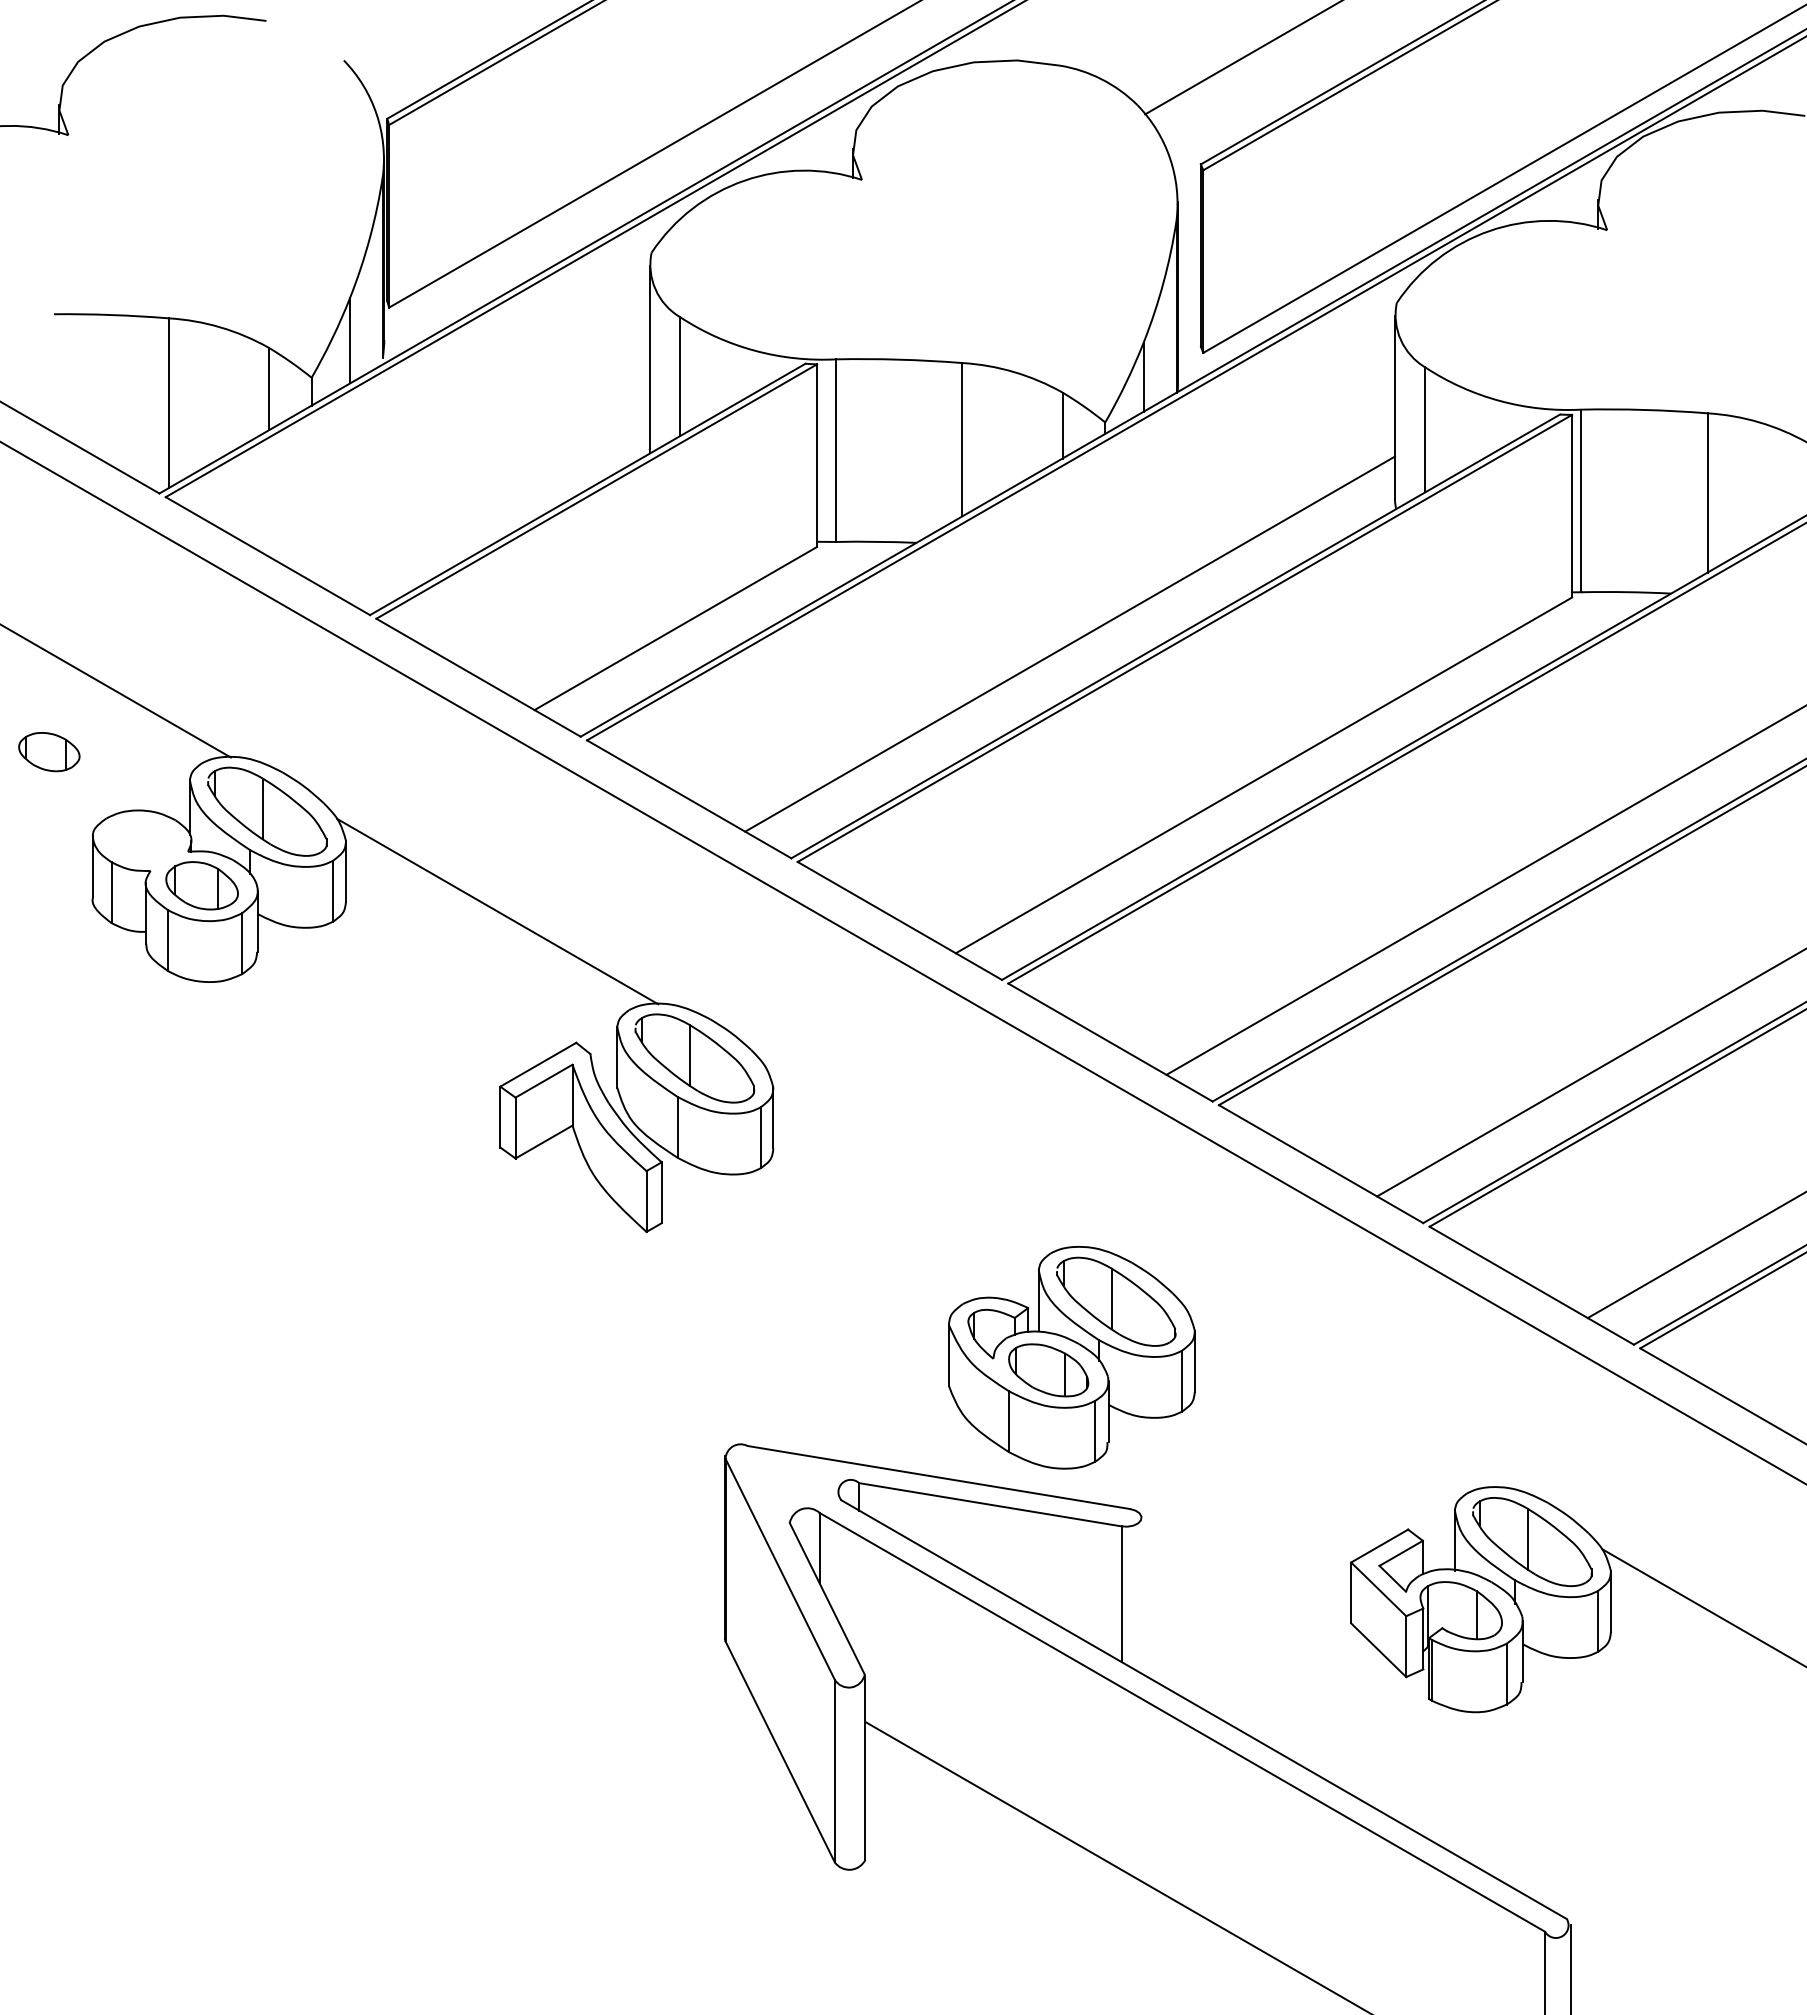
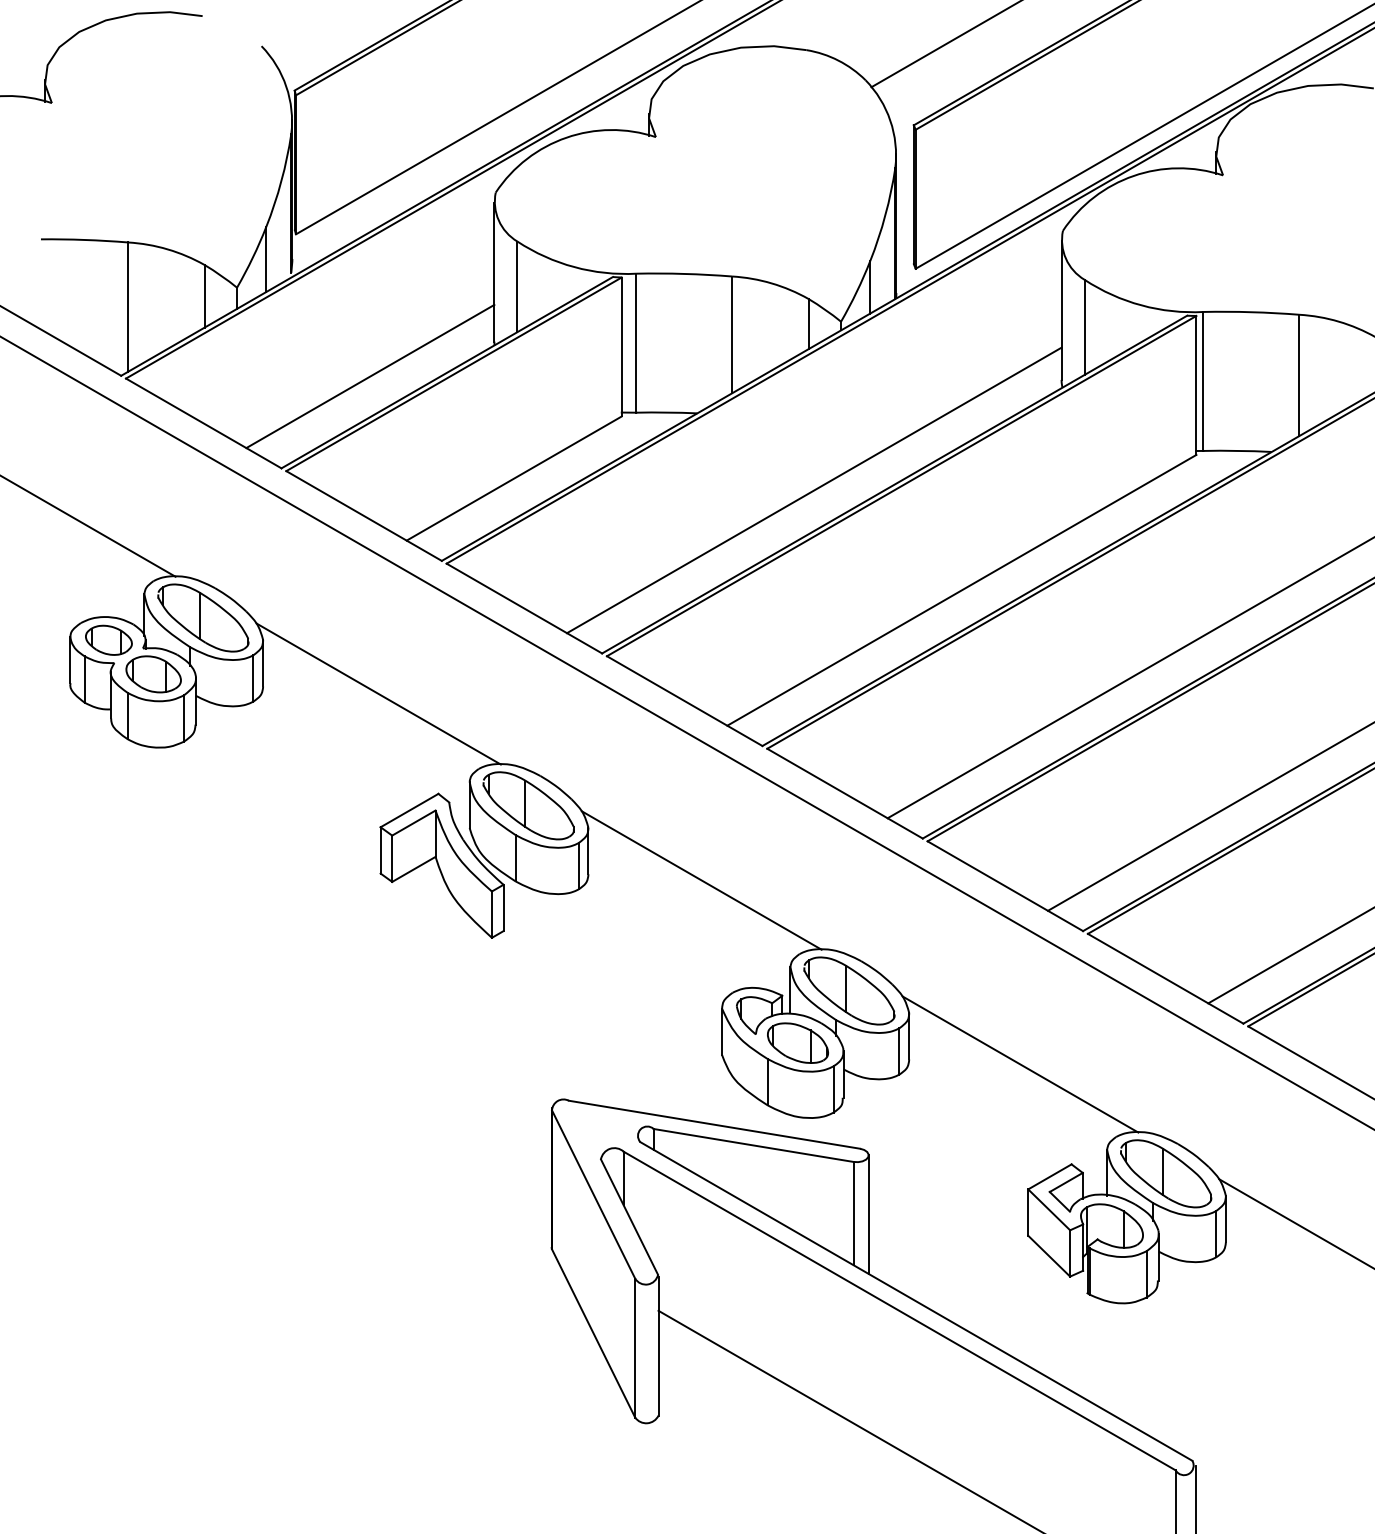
line: (486, 494) -> (370, 376), added
part: (49, 752) -> (109, 640), moved
line: (921, 1156) -> (701, 880), added
line: (1340, 1398) -> (1020, 1064), added
line: (1141, 1595) -> (868, 1214), added

